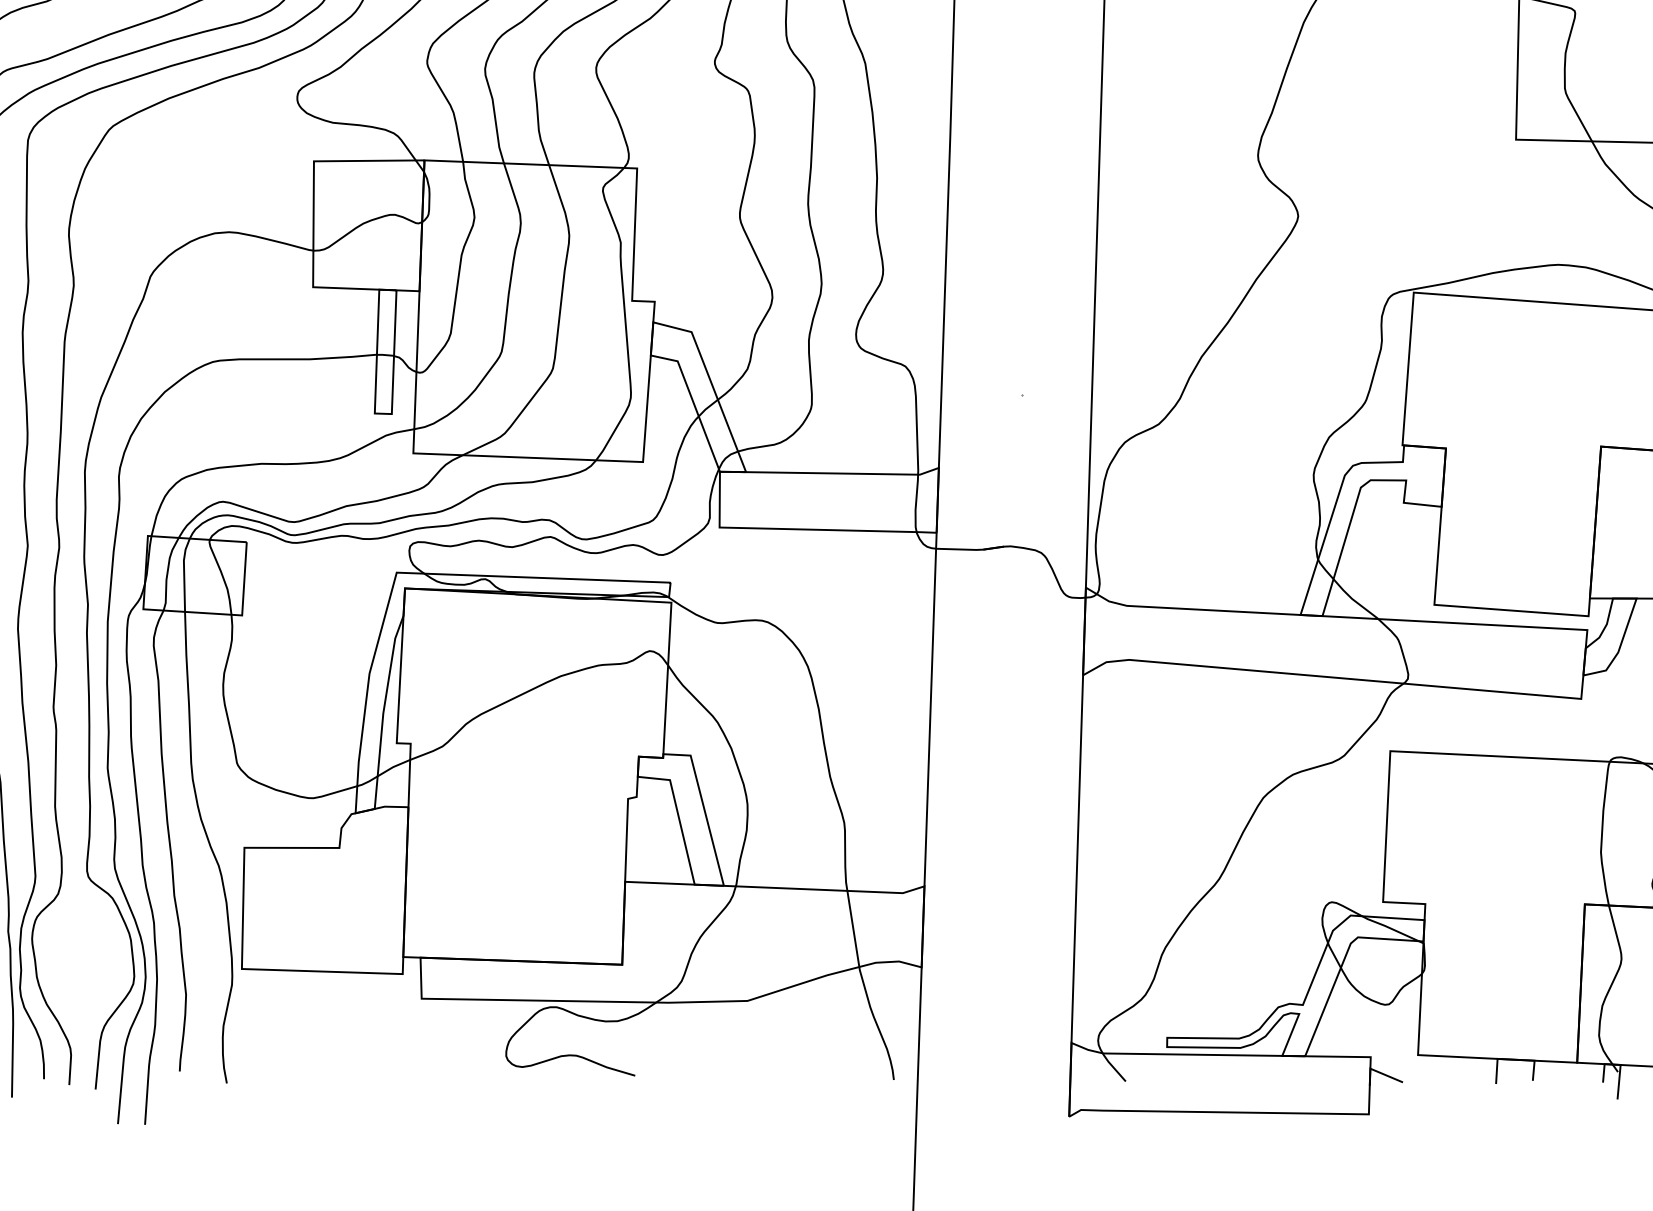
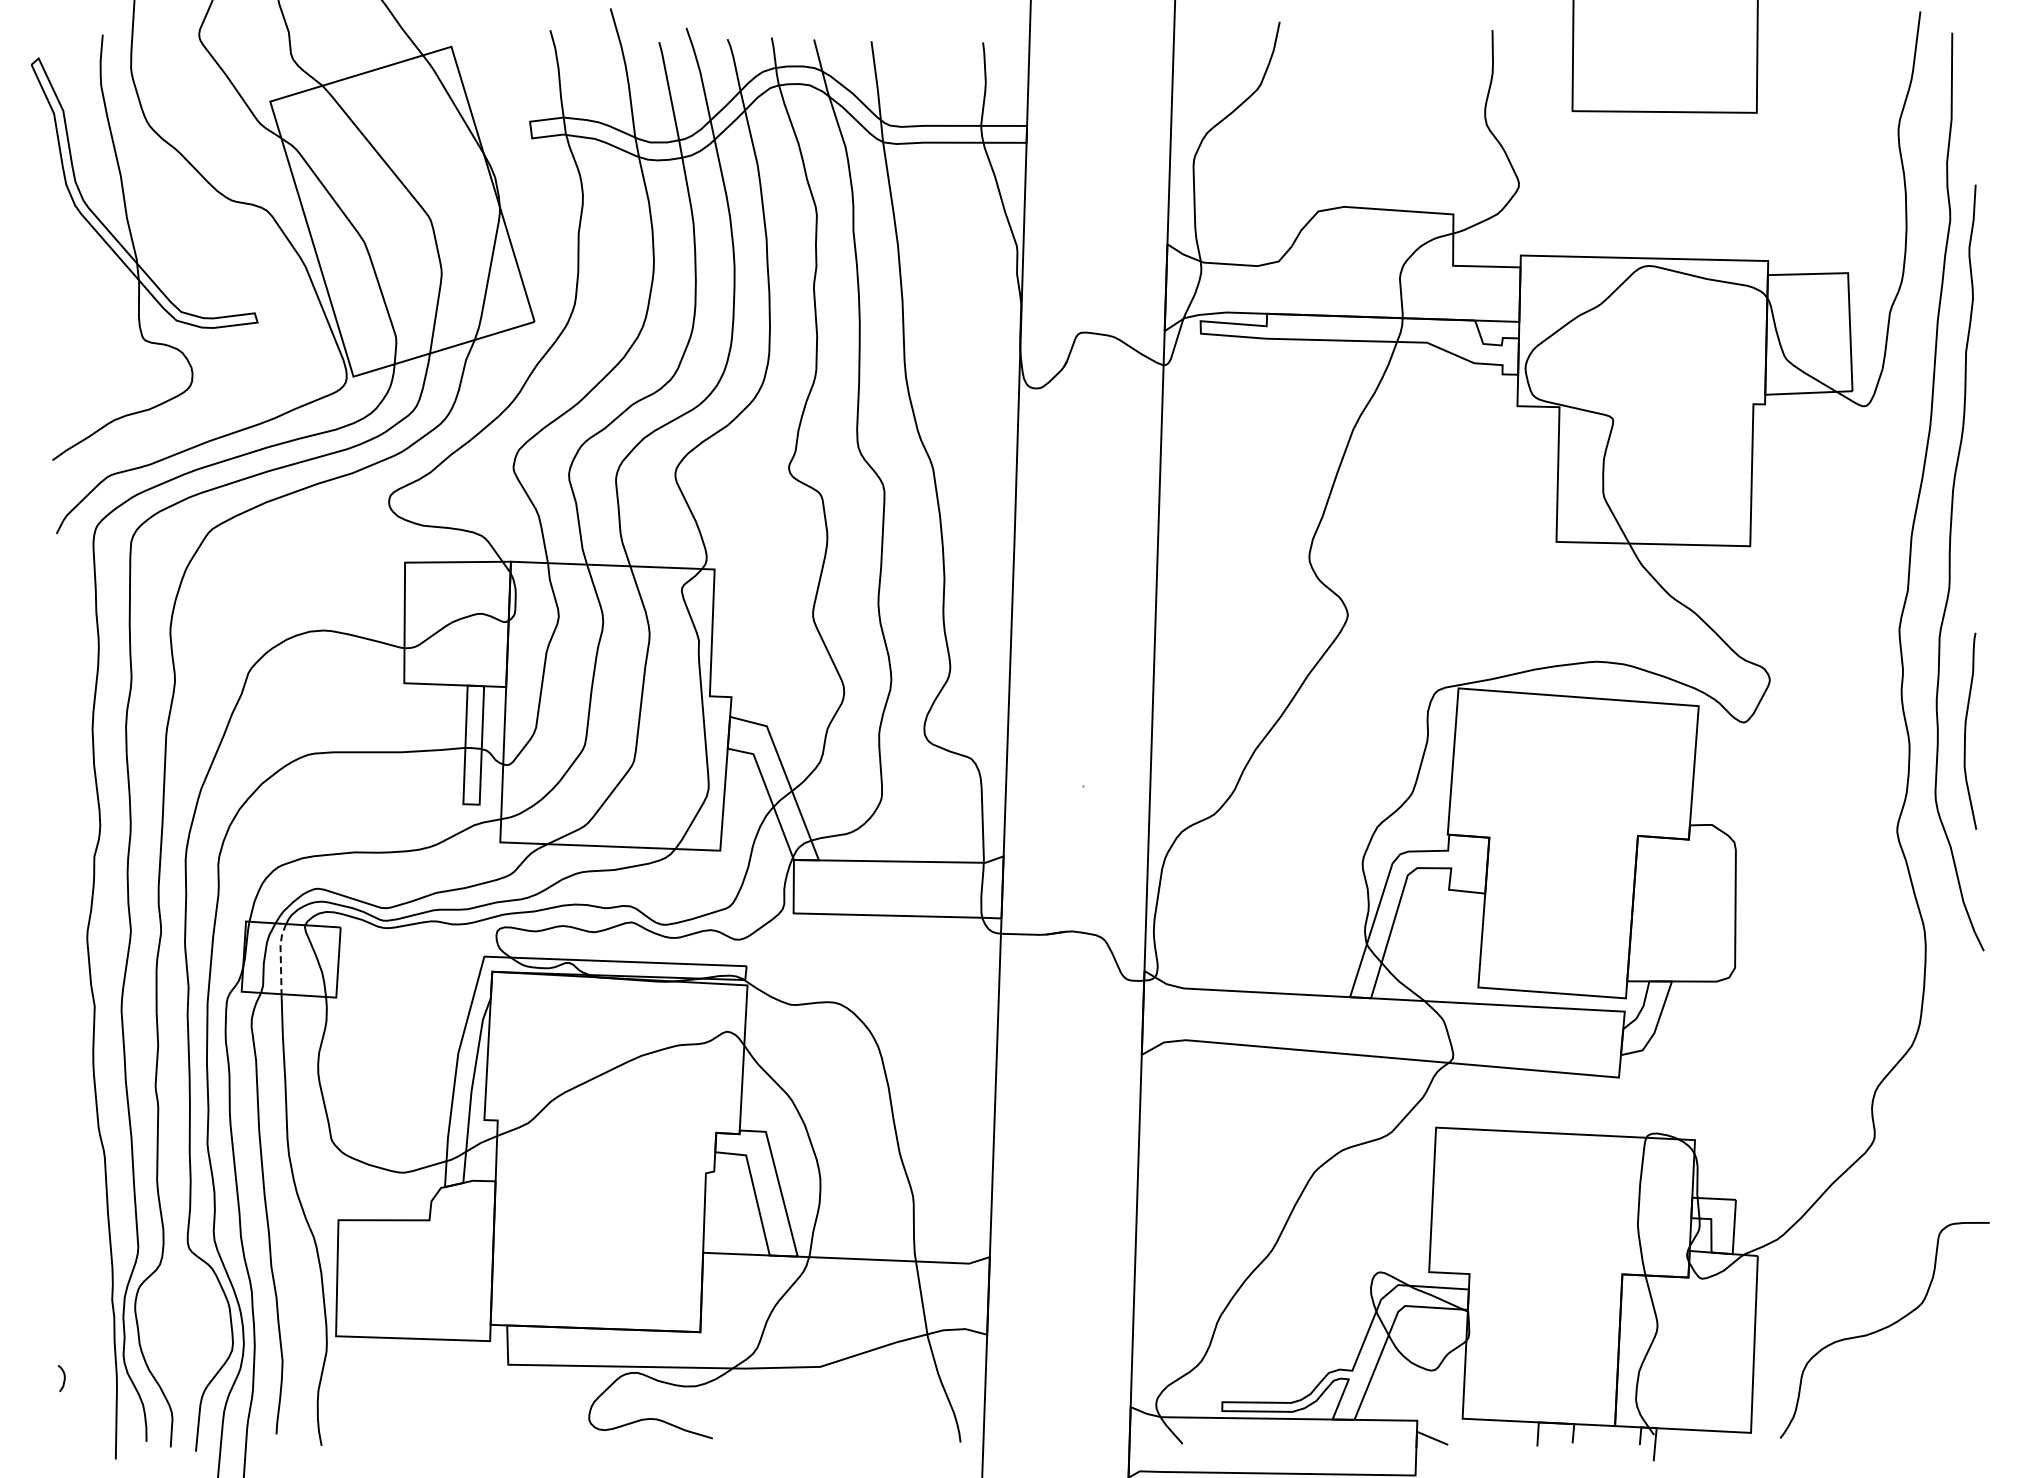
line: (183, 573) -> (280, 957), solid -> dashed

